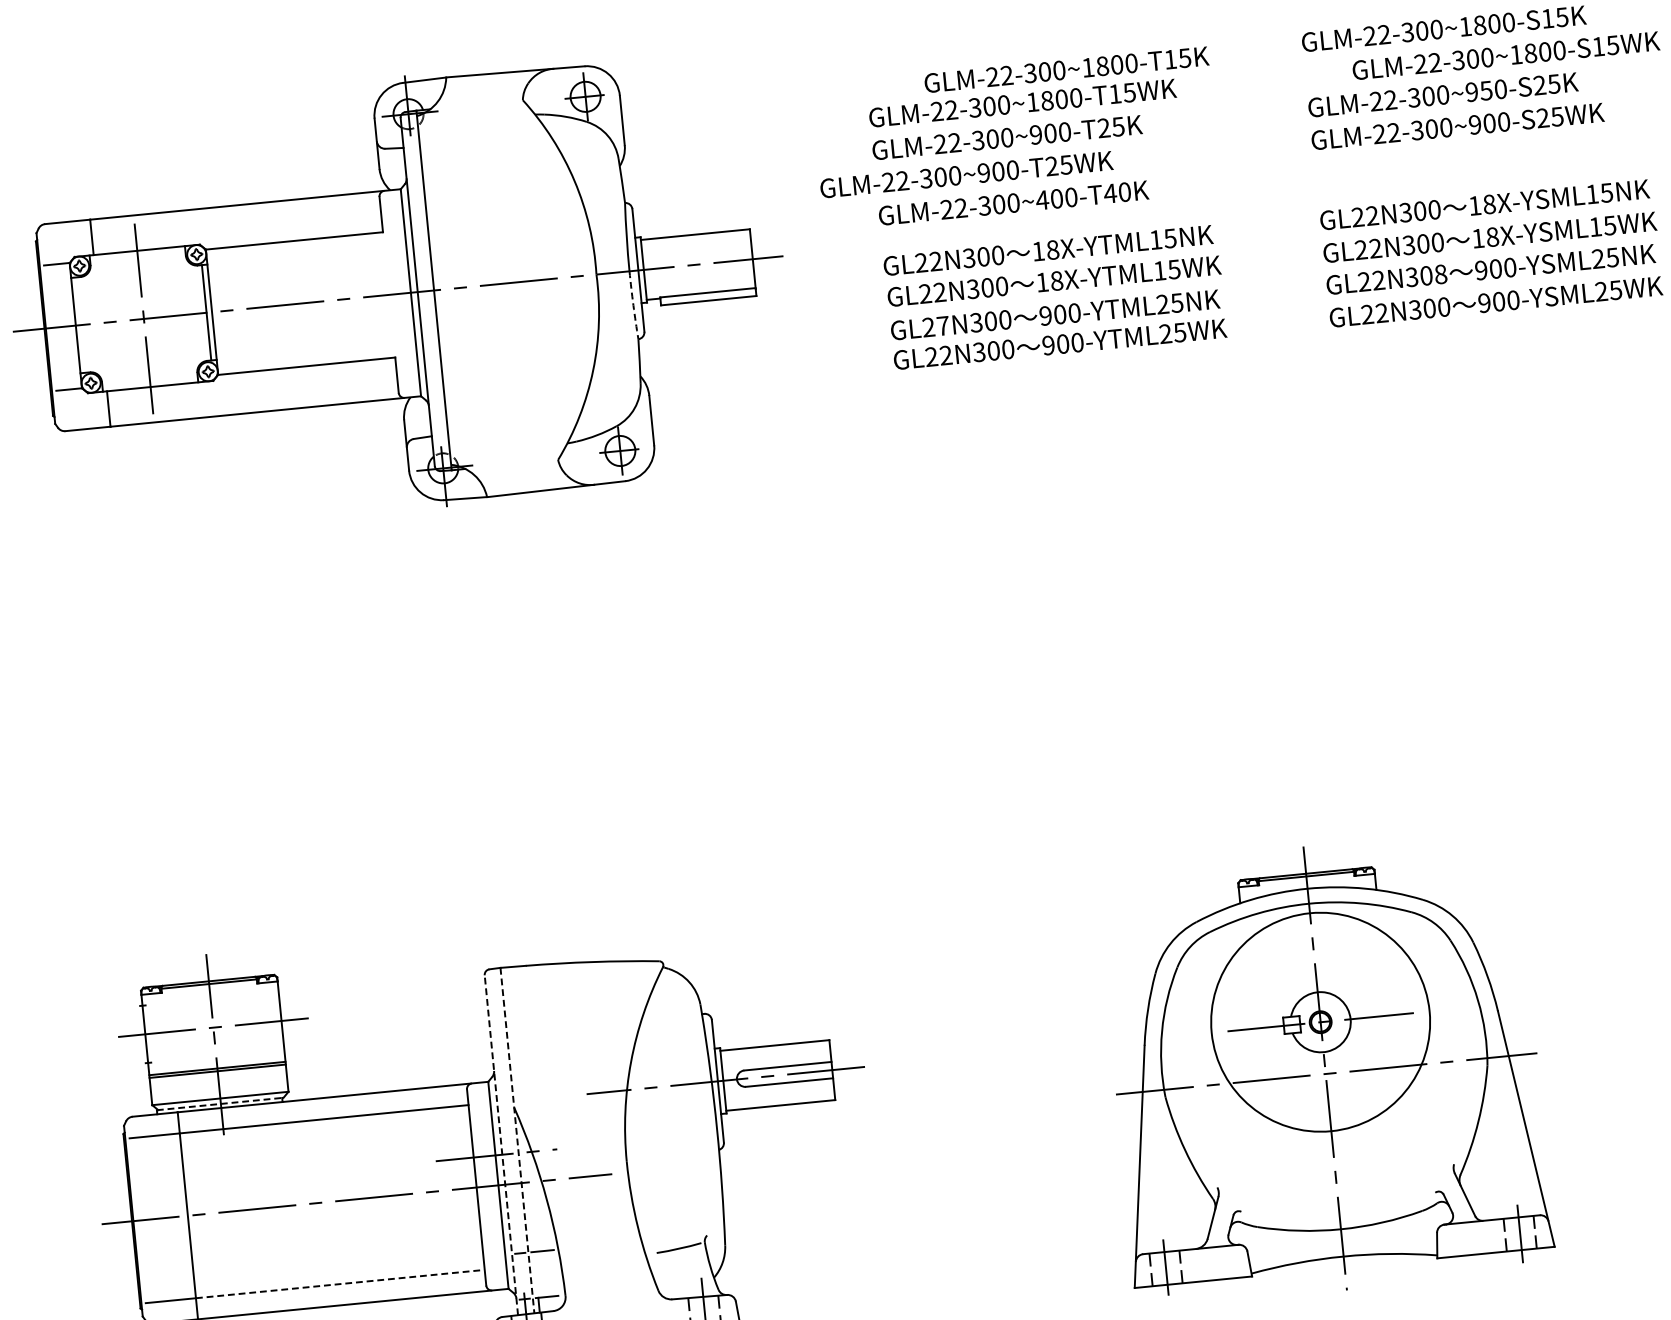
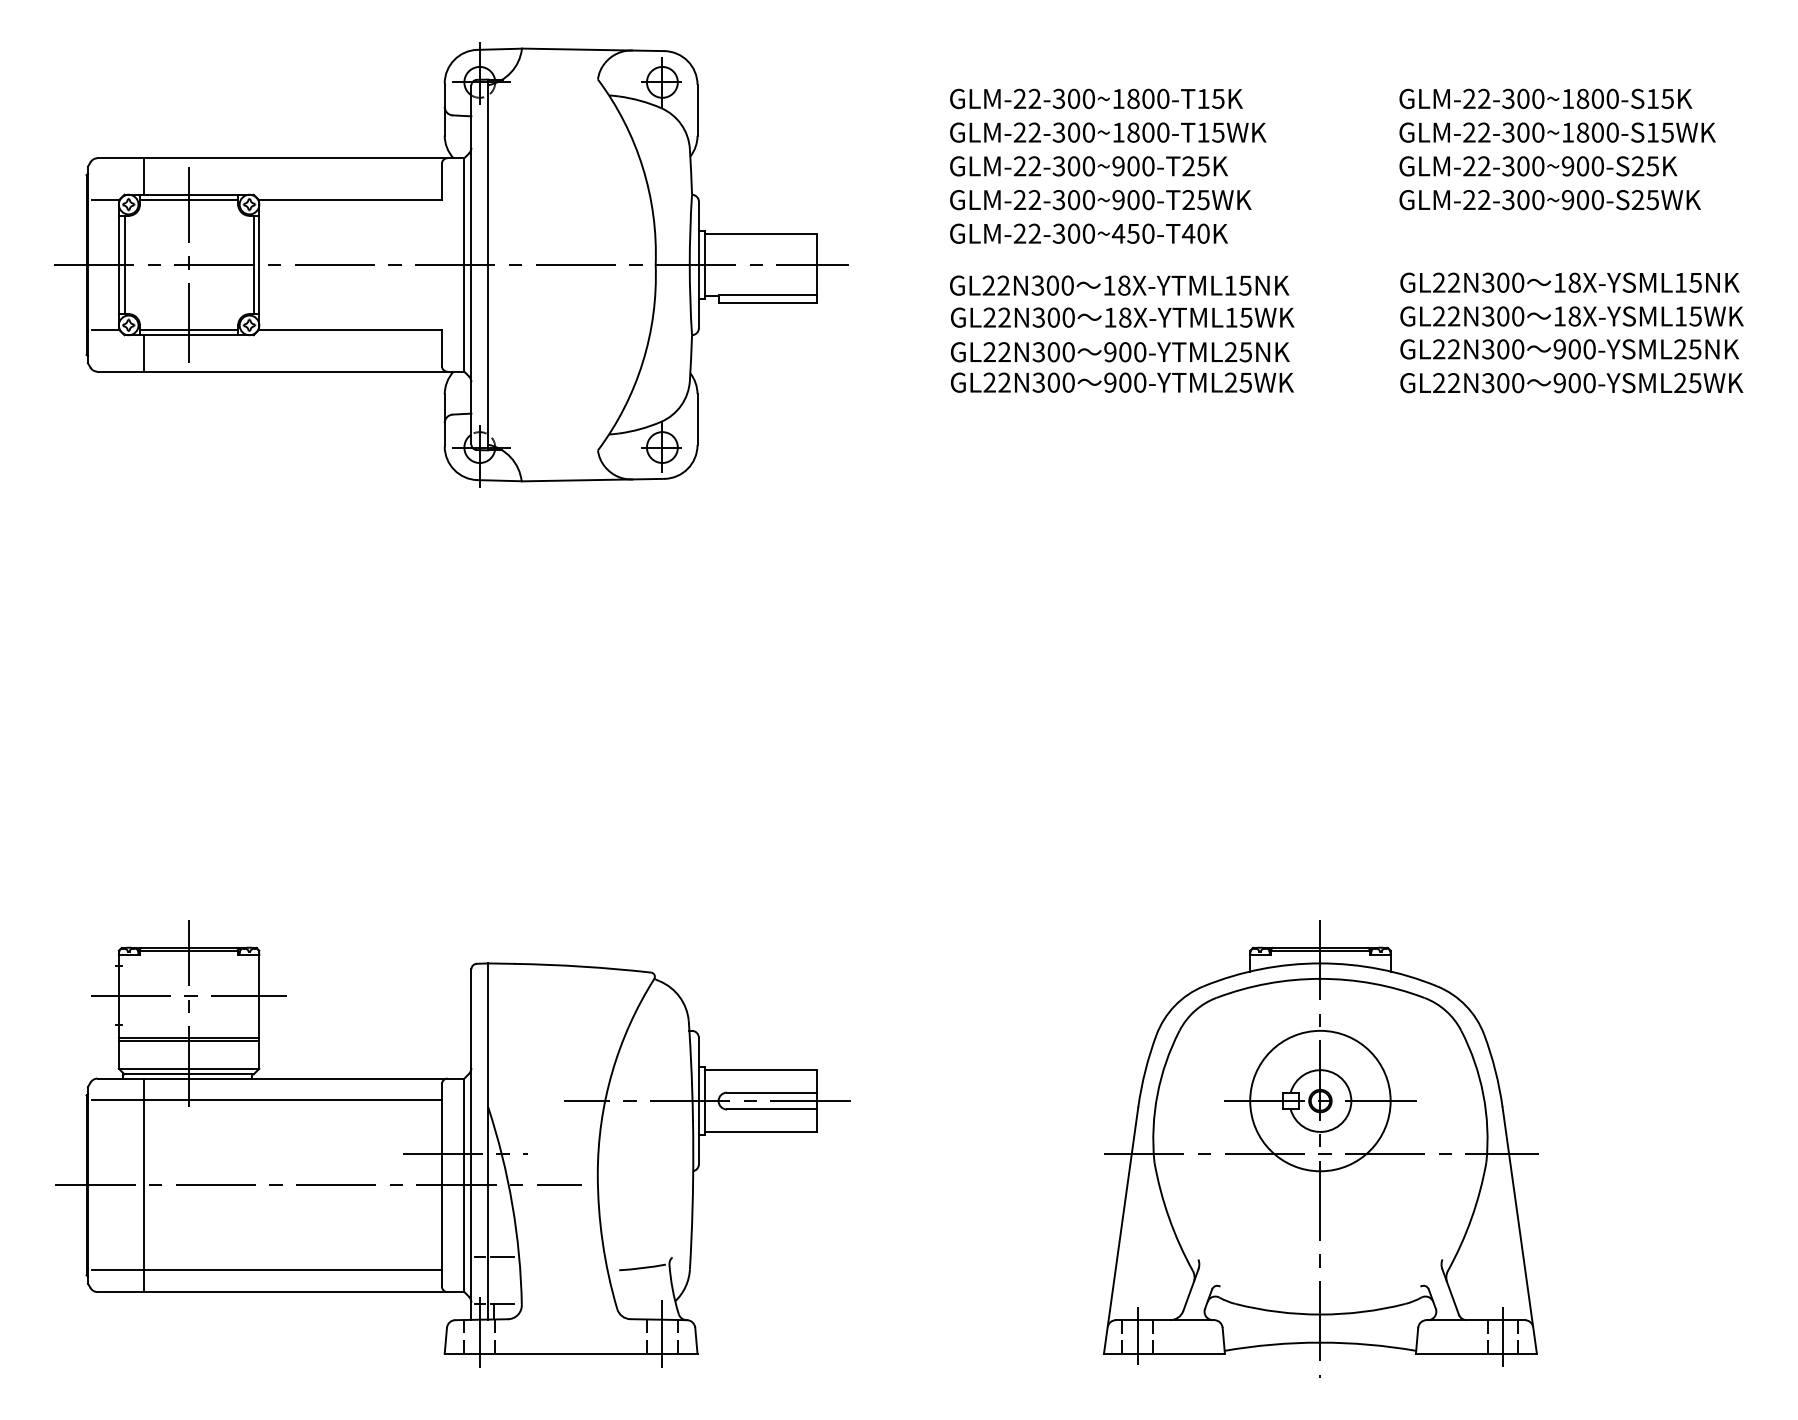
text: (1506, 55) -> (1557, 132), moved
text: (1066, 69) -> (1096, 98), moved
text: (1485, 90) -> (1582, 166), GLM-22-300~950-S25K -> GLM-22-300~900-S25K
text: (966, 175) -> (1100, 200), moved
text: (1056, 198) -> (1133, 233), GLM-22-300~400-T40K -> GLM-22-300~450-T40K
line: (137, 256) -> (188, 200), added
text: (1441, 274) -> (1518, 349), GL22N308 -> GL22N300
arc: (633, 305) -> (690, 300), dashed -> solid
line: (81, 324) -> (124, 264), added
text: (942, 325) -> (1004, 351), GL27N300 -> GL22N300
line: (149, 381) -> (188, 329), added
circle: (1320, 1021) -> (1320, 1100), size x0.62
line: (220, 1104) -> (188, 1074), dashed -> solid
line: (517, 1141) -> (488, 1142), dashed -> solid
line: (501, 1145) -> (471, 1144), dashed -> solid
line: (340, 1284) -> (293, 1270), dashed -> solid

